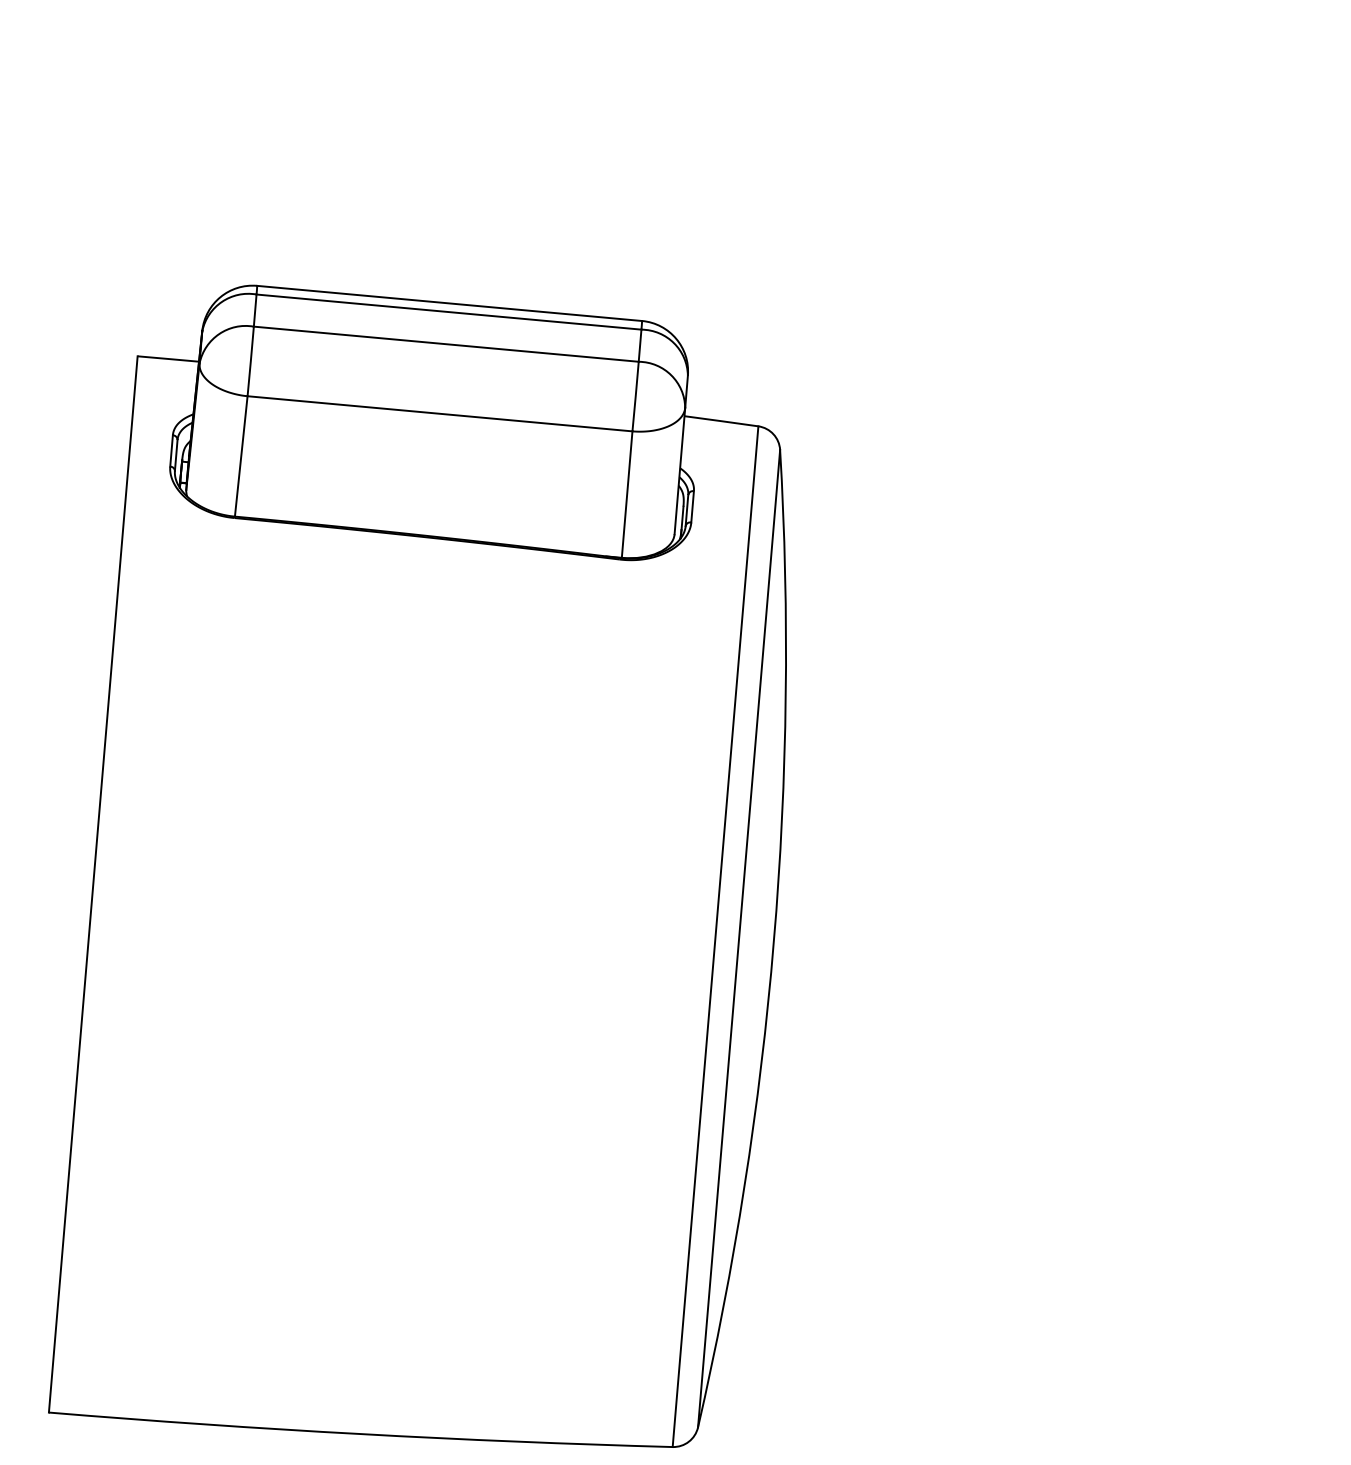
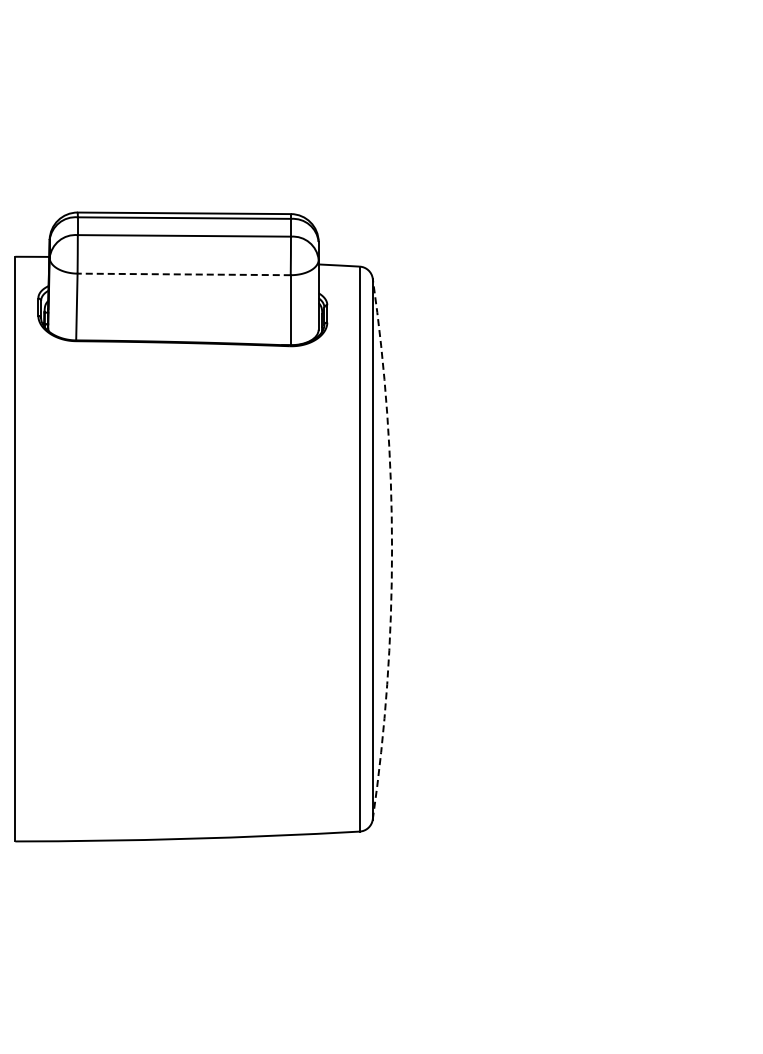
line: (440, 413) -> (184, 274), solid -> dashed
arc: (774, 942) -> (392, 549), solid -> dashed

